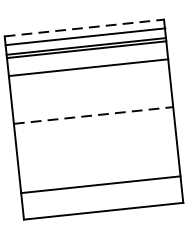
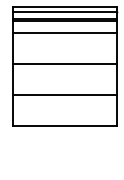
line: (84, 27) -> (65, 6), dashed -> solid
line: (93, 115) -> (65, 63), dashed -> solid
line: (101, 185) -> (65, 95), moved

